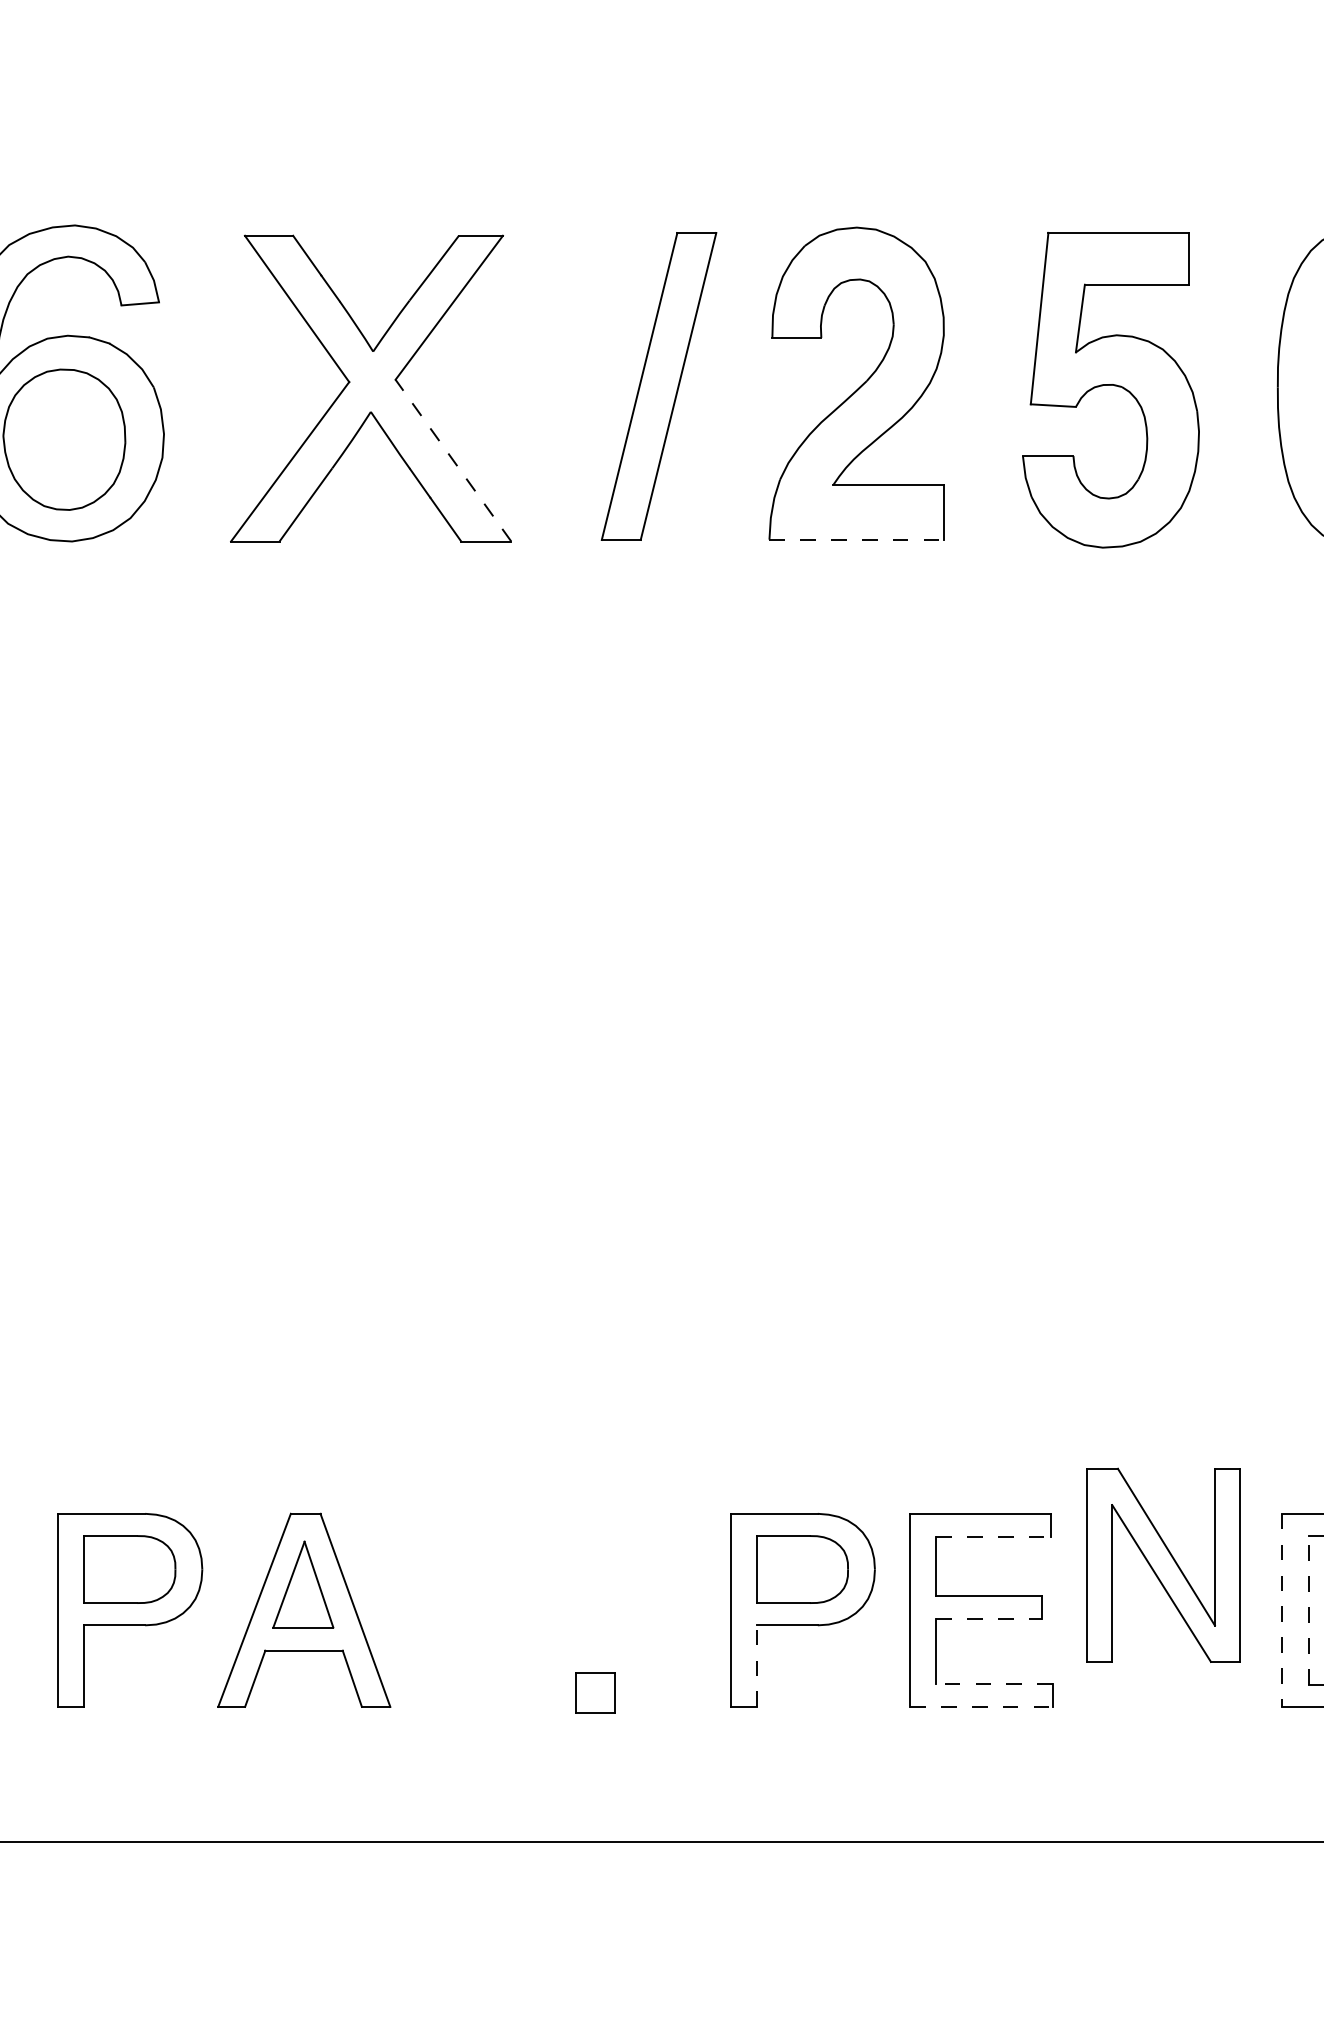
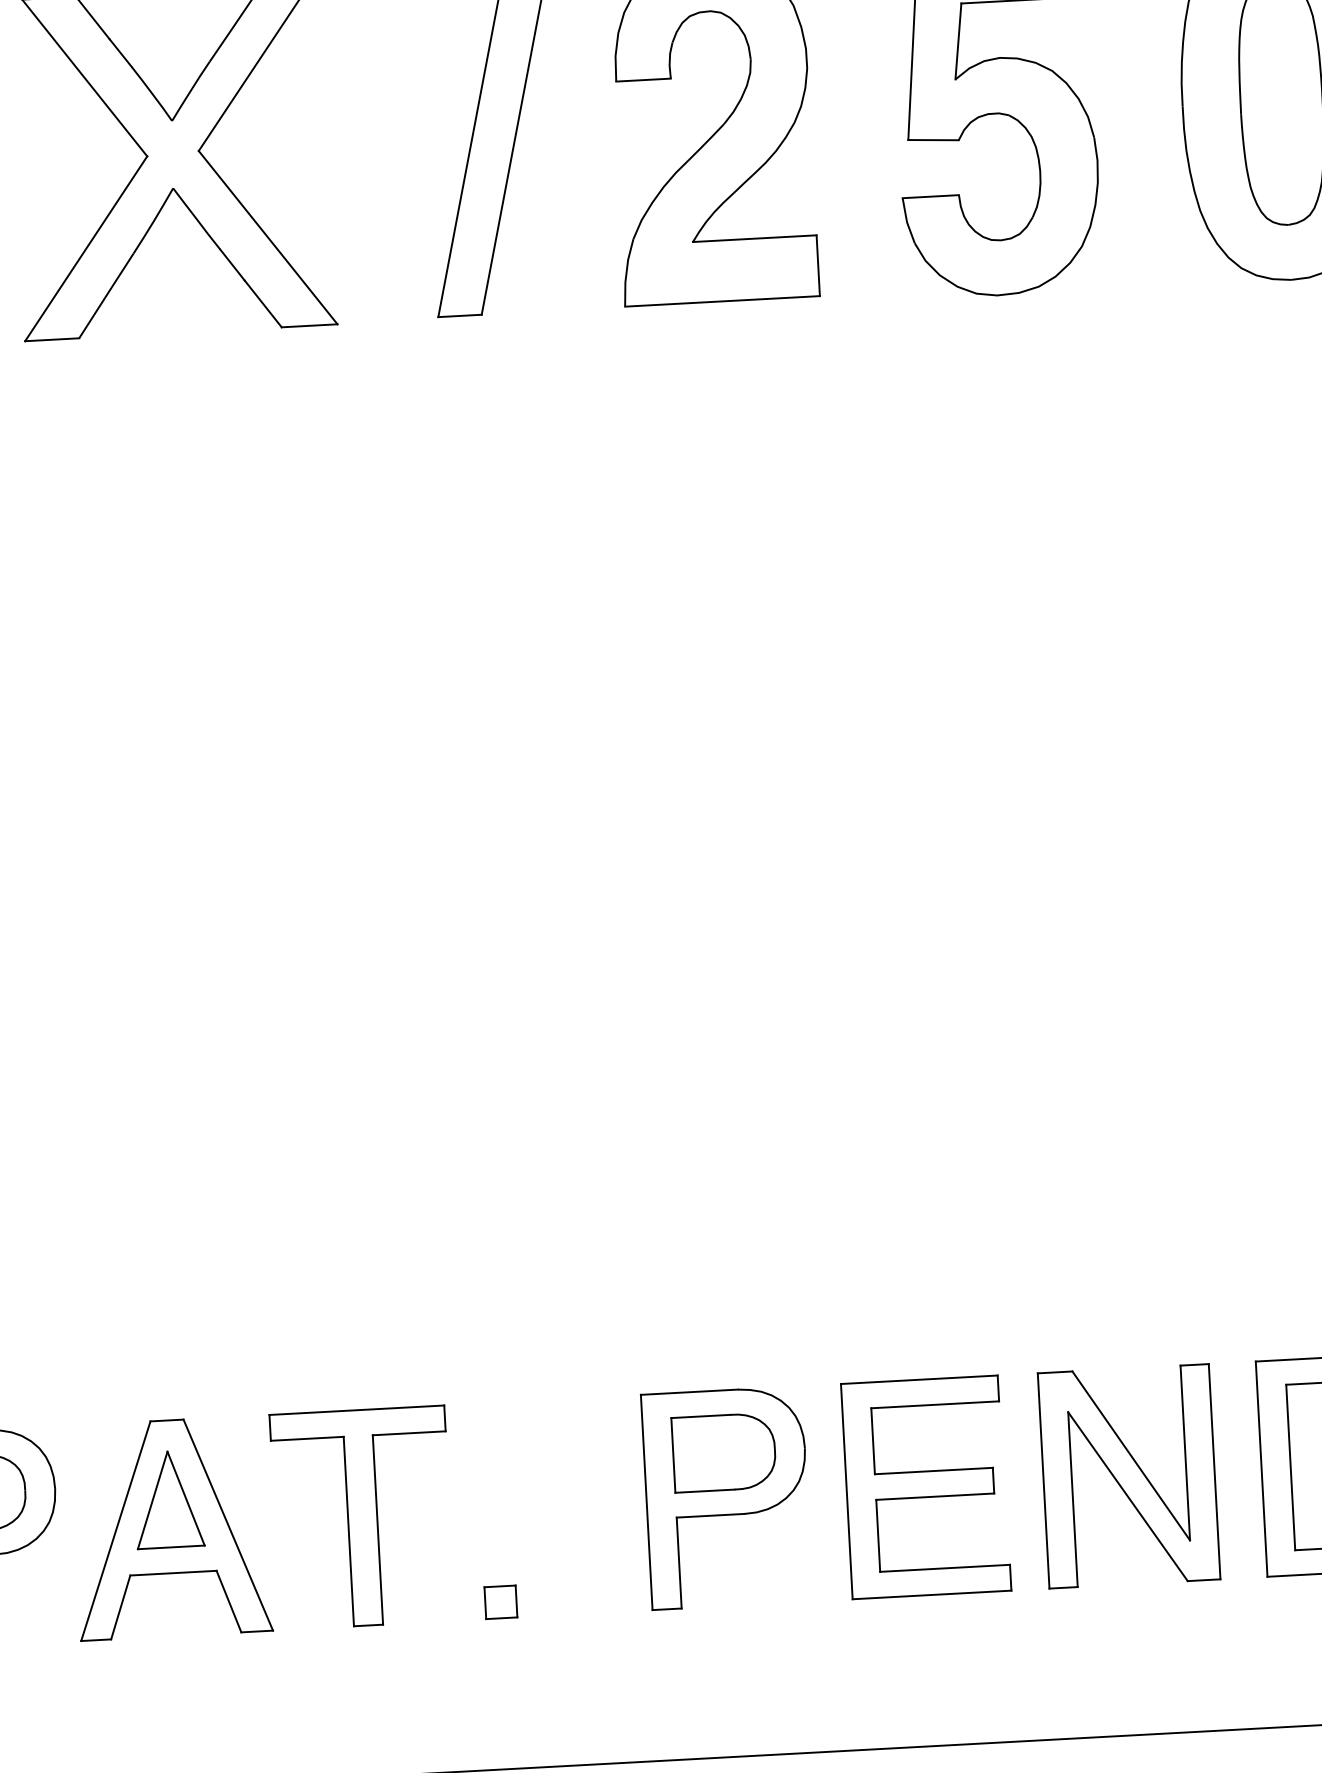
line: (453, 460) -> (268, 237), dashed -> solid
line: (857, 539) -> (723, 301), dashed -> solid
line: (994, 1536) -> (936, 1404), dashed -> solid
part: (1163, 1564) -> (1128, 1475), moved
line: (1308, 1609) -> (1290, 1466), dashed -> solid
part: (475, 1610) -> (362, 1518), added
line: (1282, 1610) -> (1261, 1469), dashed -> solid
line: (989, 1619) -> (935, 1497), dashed -> solid
line: (756, 1666) -> (678, 1563), dashed -> solid
line: (994, 1683) -> (945, 1568), dashed -> solid
part: (595, 1692) -> (500, 1602), size x0.71
line: (982, 1706) -> (933, 1594), dashed -> solid

